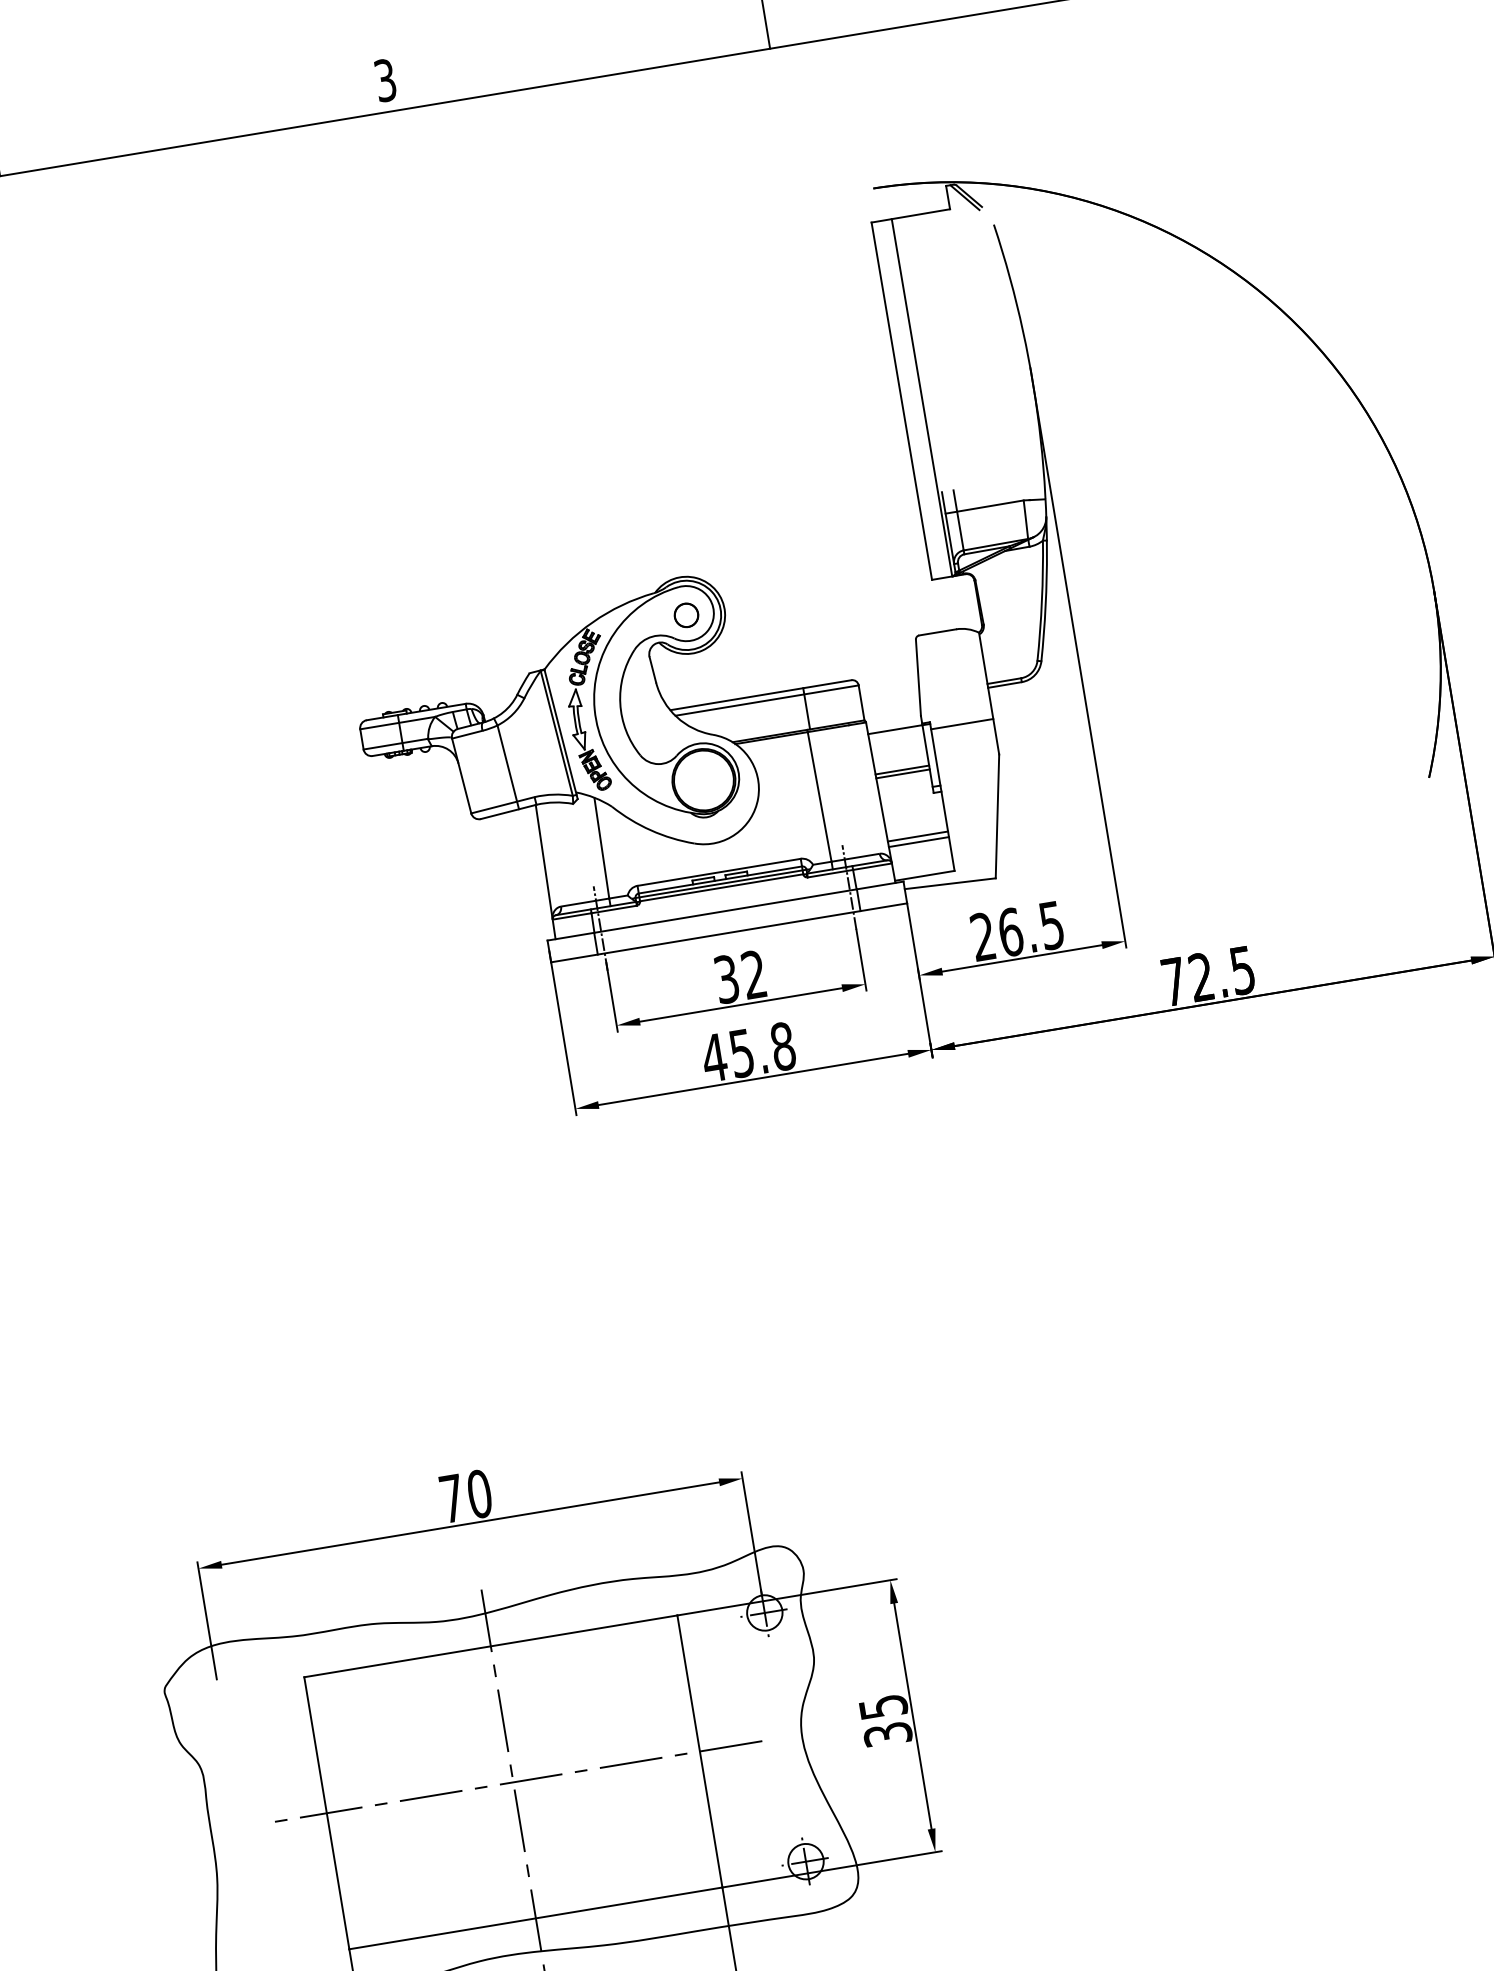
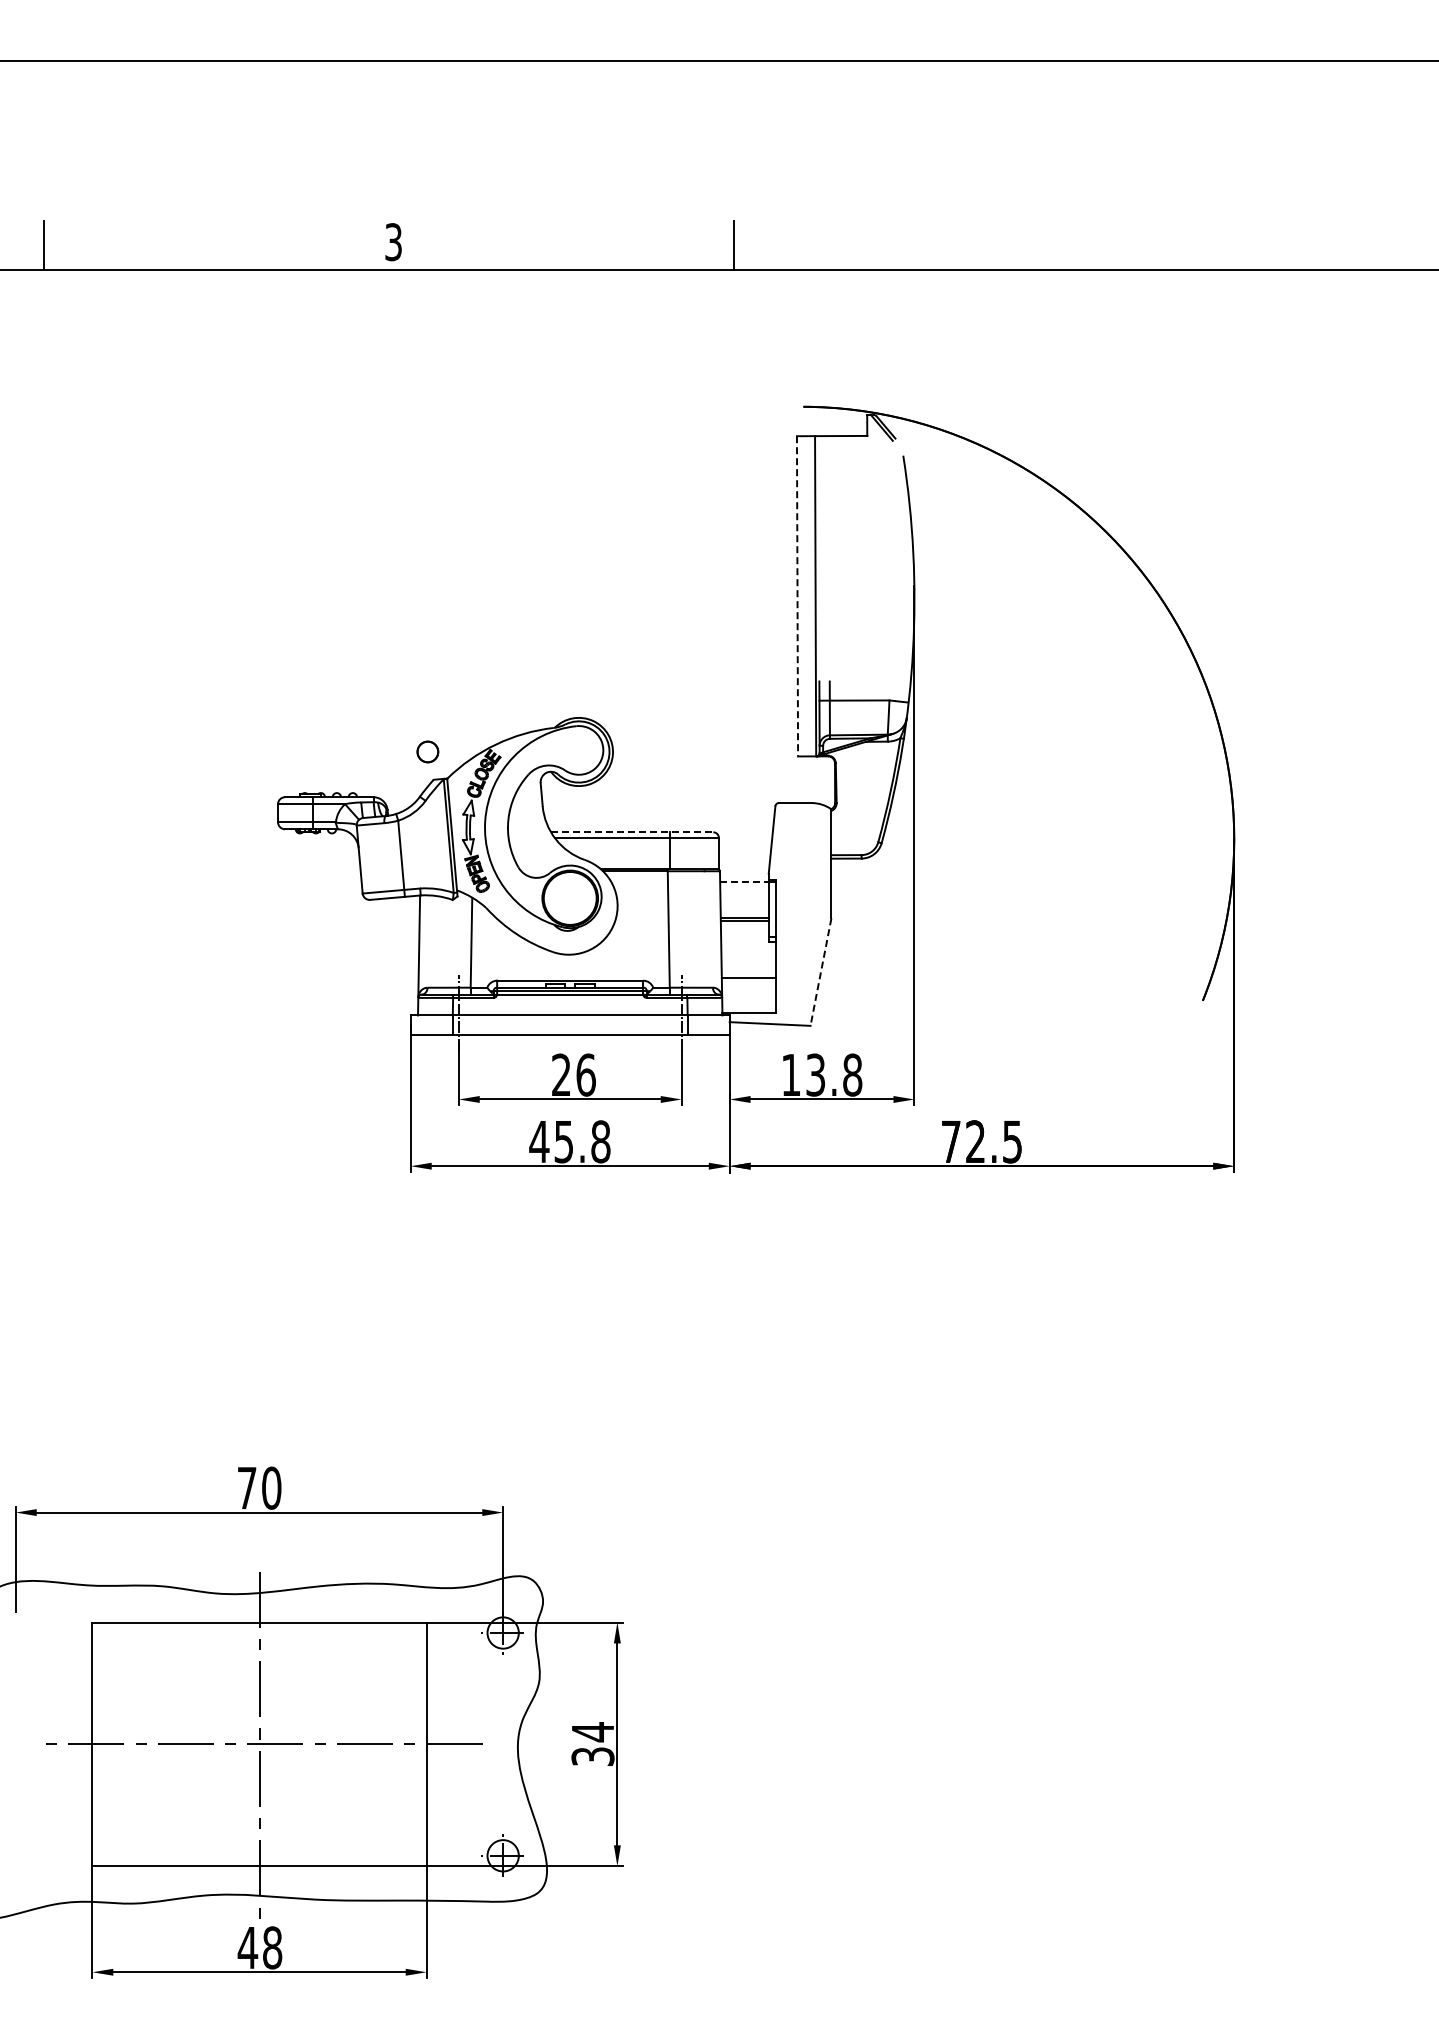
line: (901, 401) -> (797, 596), solid -> dashed
part: (685, 614) -> (427, 751), moved
line: (761, 695) -> (632, 832), solid -> dashed
line: (962, 724) -> (803, 886), removed
line: (895, 729) -> (744, 881), solid -> dashed
line: (996, 816) -> (820, 972), solid -> dashed
line: (918, 842) -> (748, 983), removed
text: (1016, 930) -> (821, 1074), 26.5 -> 13.8
text: (740, 976) -> (573, 1074), 32 -> 26
text: (884, 1707) -> (593, 1732), 35 -> 34

